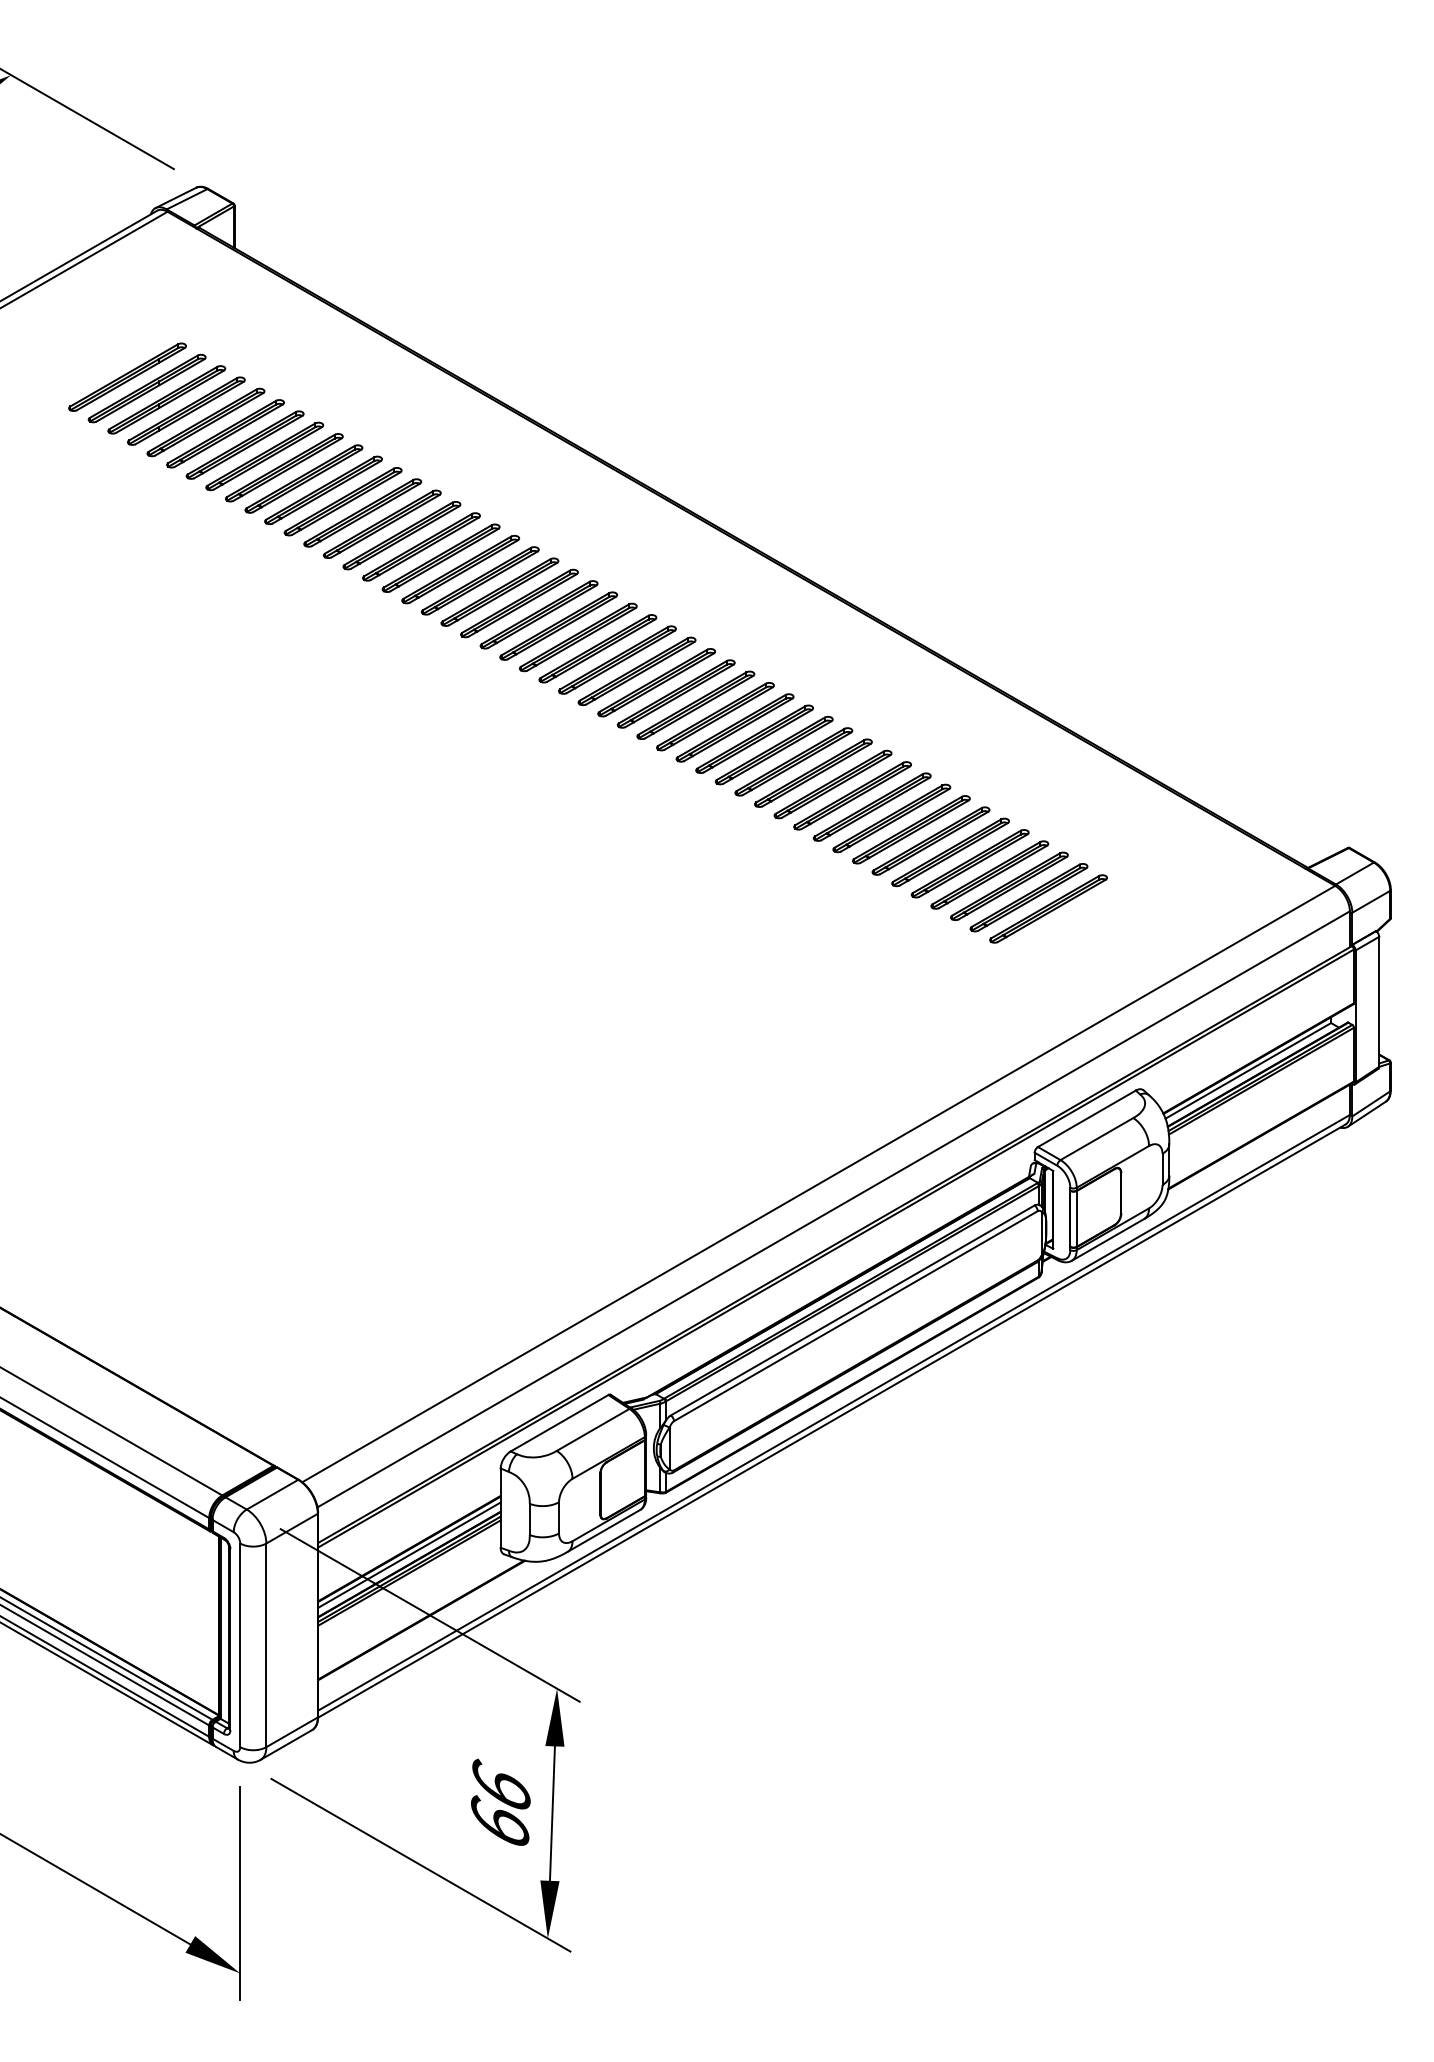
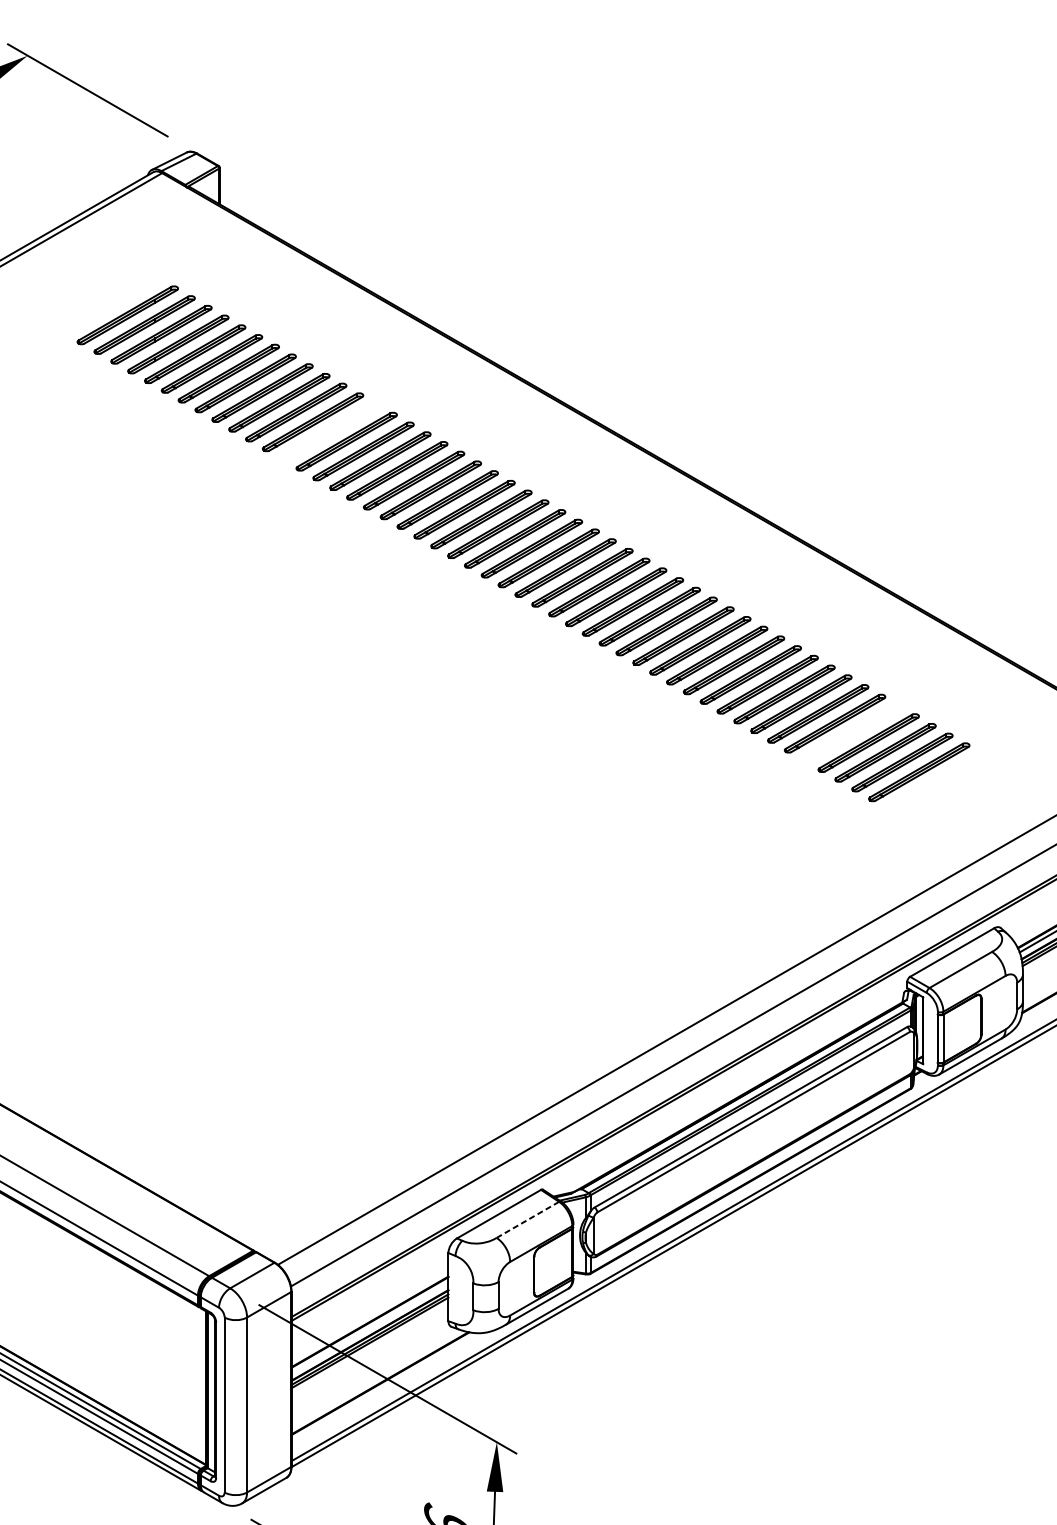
part: (362, 512) -> (329, 431), removed
part: (969, 863) -> (851, 733), removed
line: (592, 1430) -> (527, 1220), solid -> dashed
line: (409, 1554) -> (370, 1326), removed

